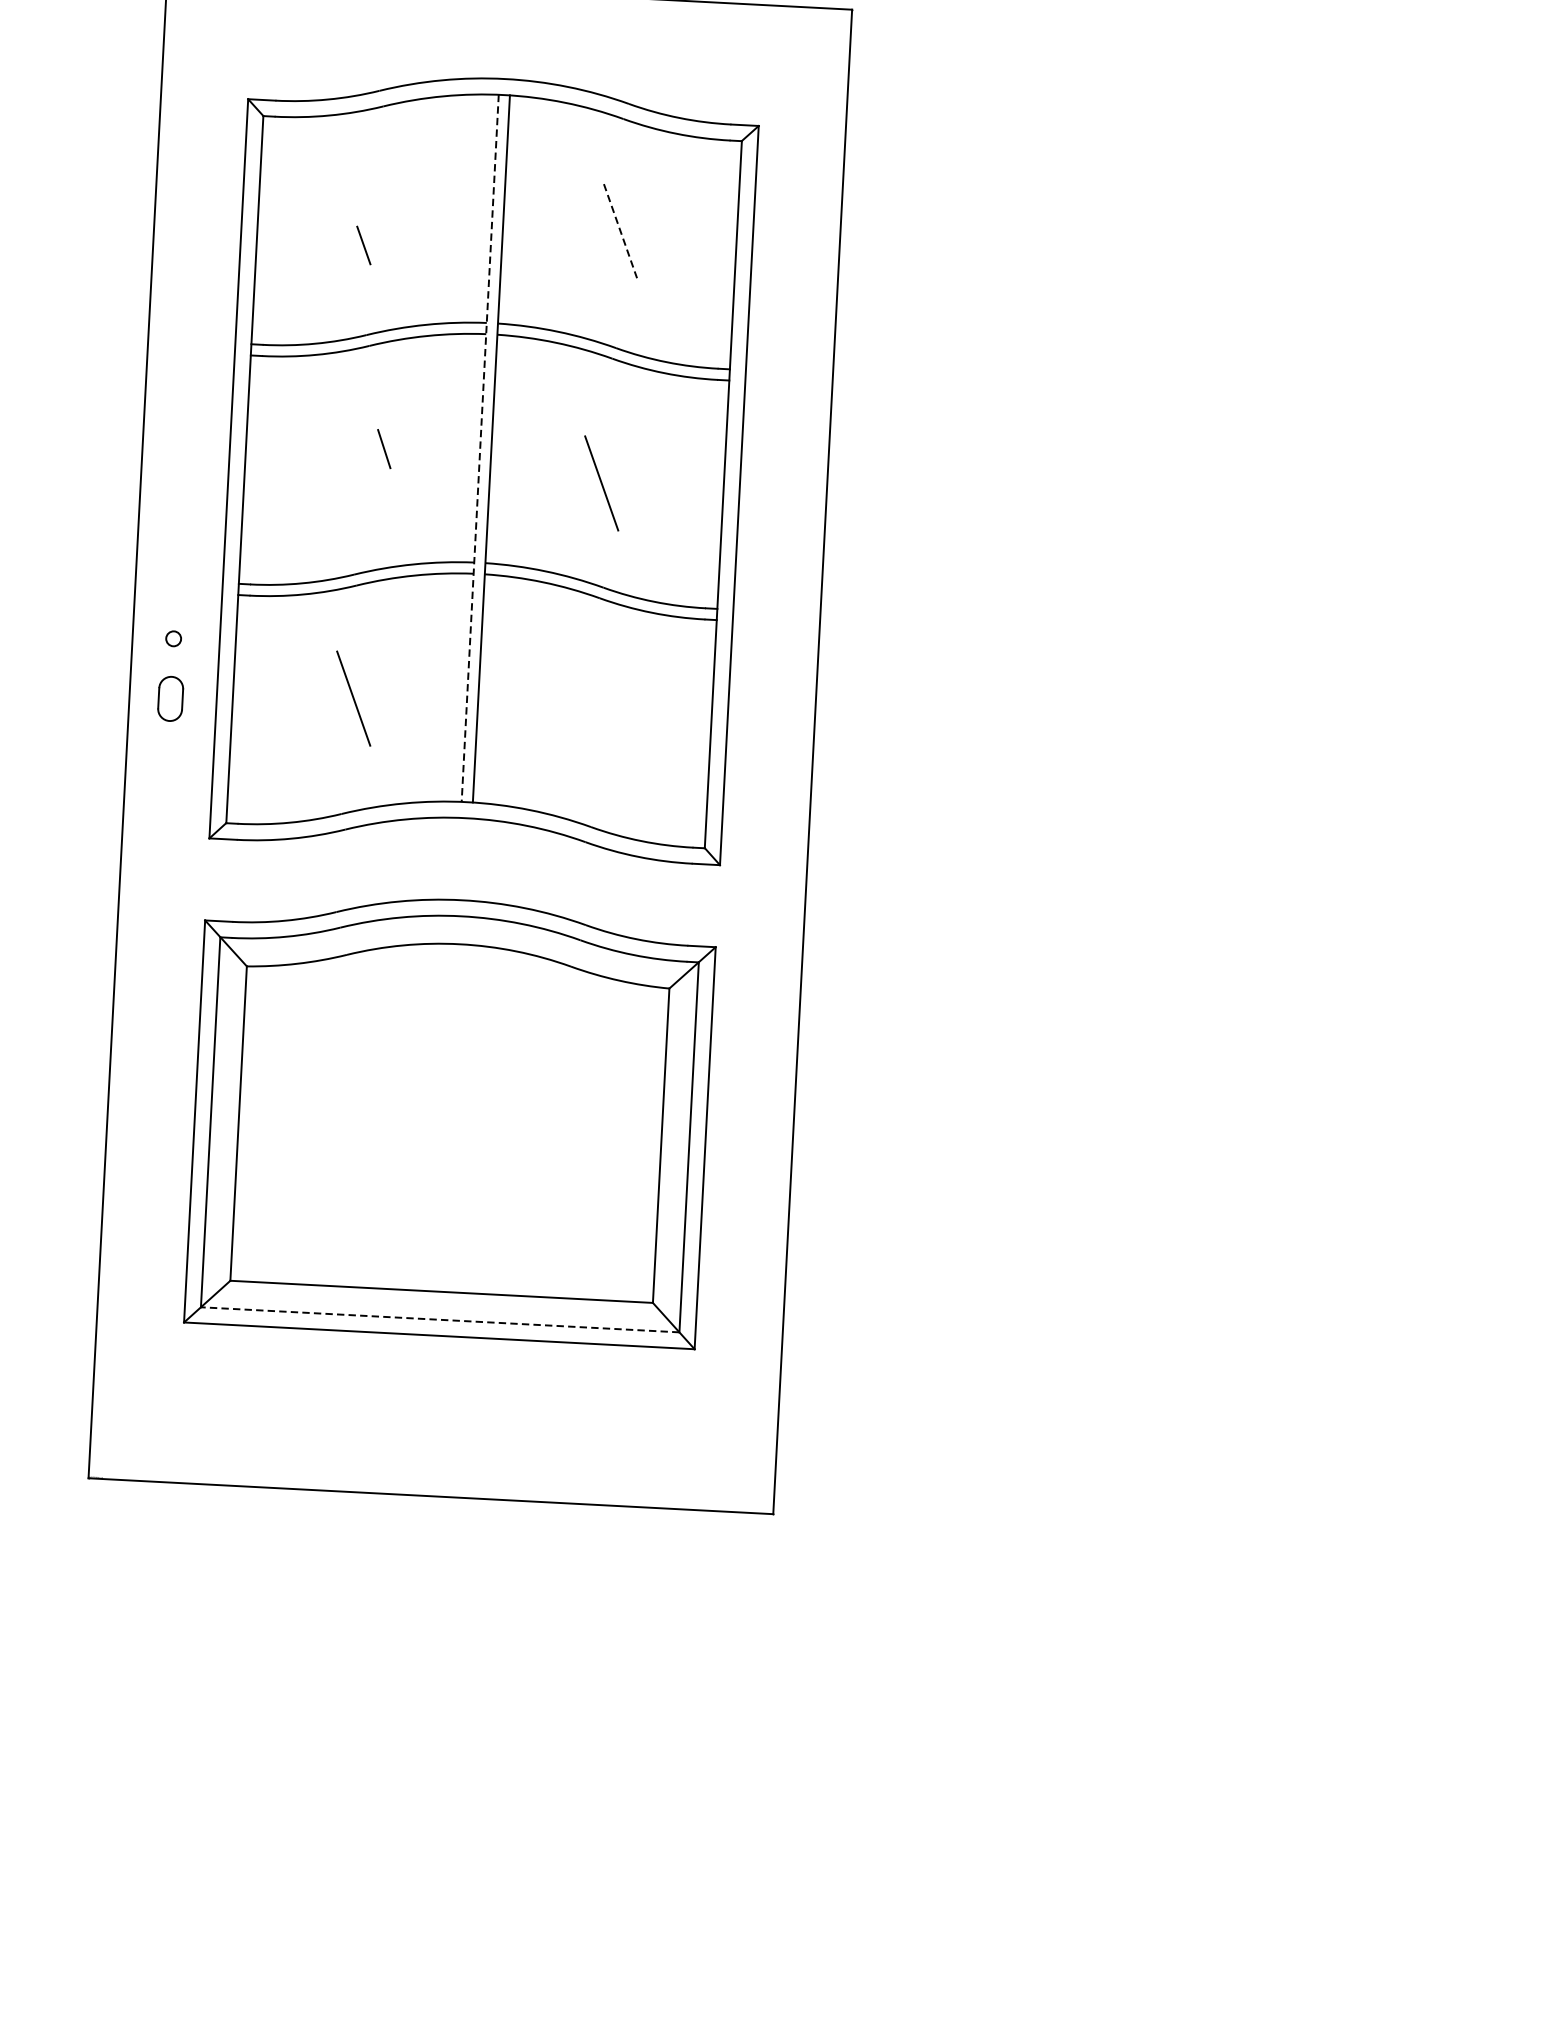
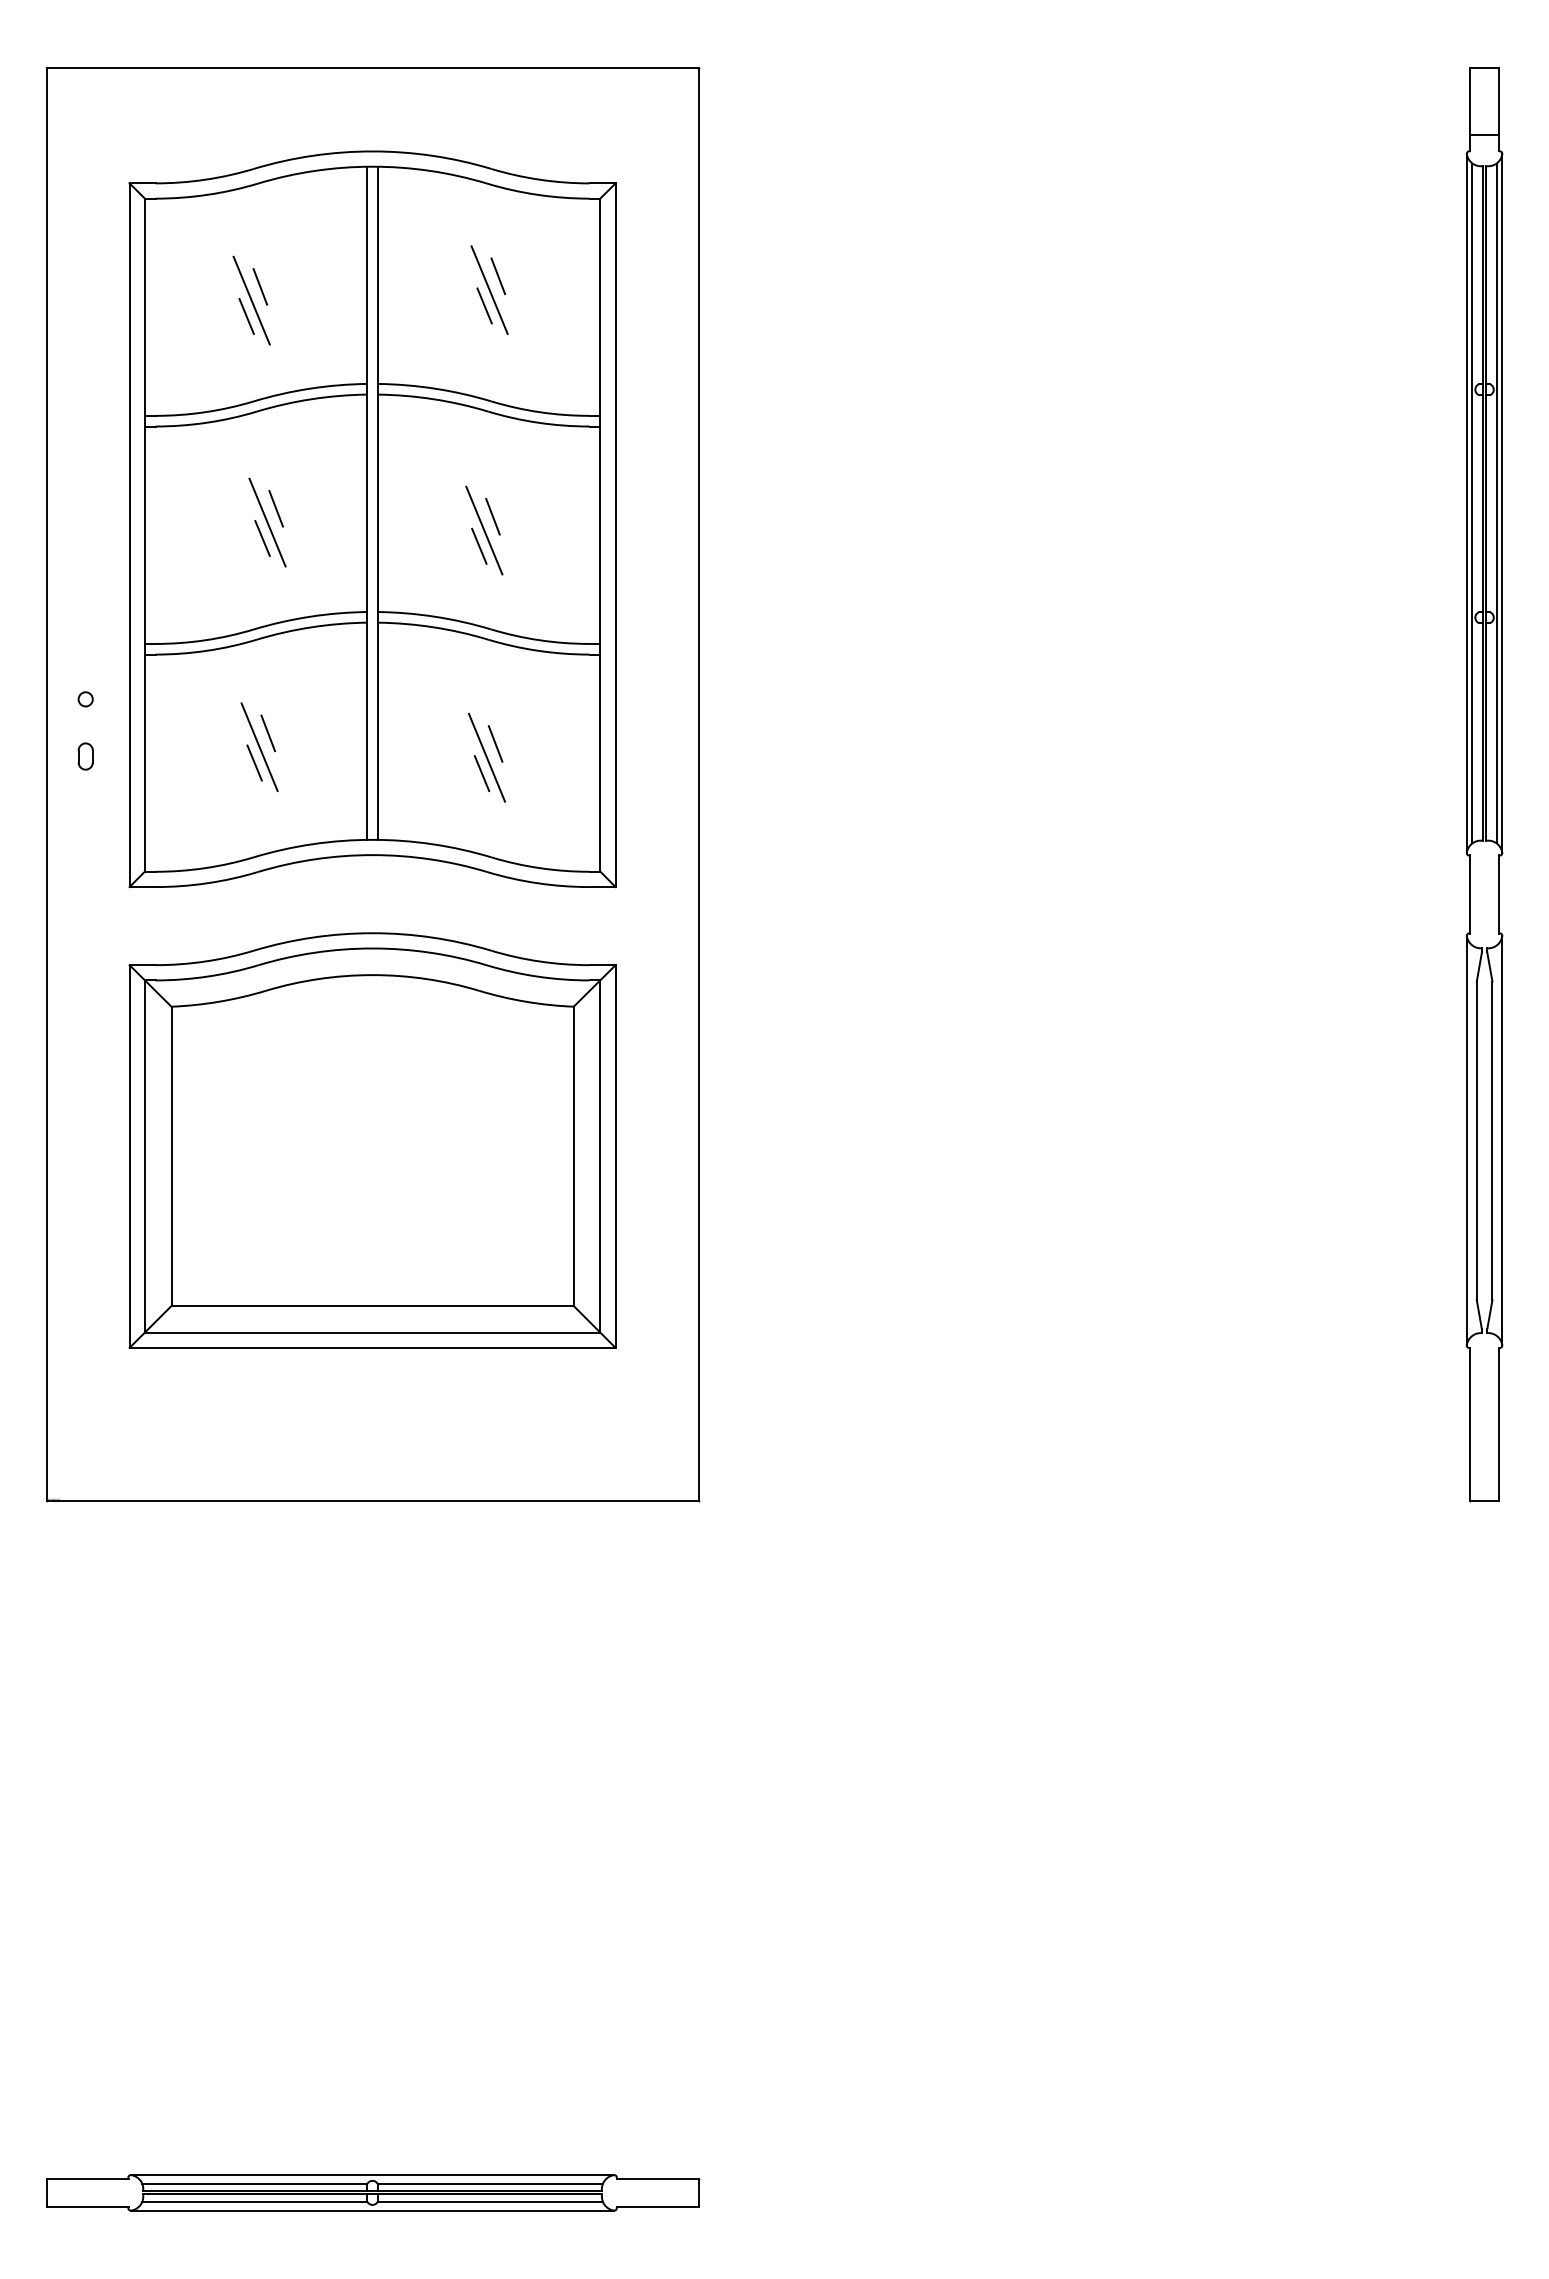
line: (380, 214) -> (260, 286), added
line: (630, 217) -> (498, 276), added
line: (369, 228) -> (251, 300), added
line: (620, 231) -> (489, 290), dashed -> solid
line: (614, 247) -> (484, 305), added
line: (480, 448) -> (367, 503), dashed -> solid
line: (374, 463) -> (267, 522), added
line: (611, 469) -> (492, 516), added
line: (368, 479) -> (262, 538), added
line: (595, 498) -> (479, 545), added
line: (363, 684) -> (268, 733), added
part: (170, 698) -> (85, 756), size x0.62
line: (601, 707) -> (495, 743), added
line: (347, 714) -> (254, 762), added
line: (591, 721) -> (486, 757), added
line: (585, 738) -> (481, 773), added
line: (440, 1319) -> (372, 1332), dashed -> solid

